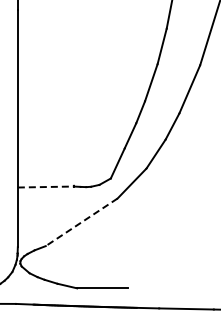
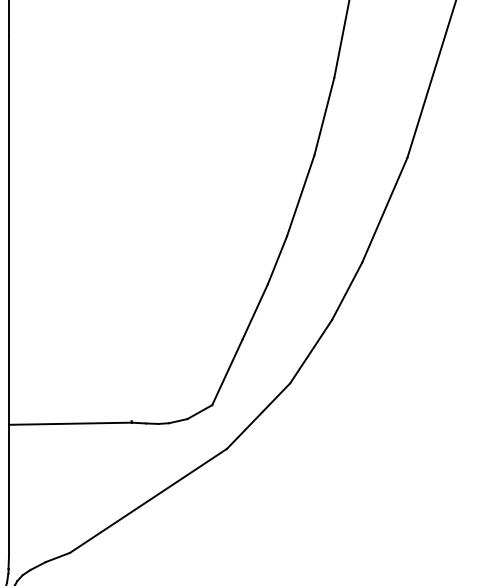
line: (46, 187) -> (71, 424), dashed -> solid
line: (81, 222) -> (148, 501), dashed -> solid

